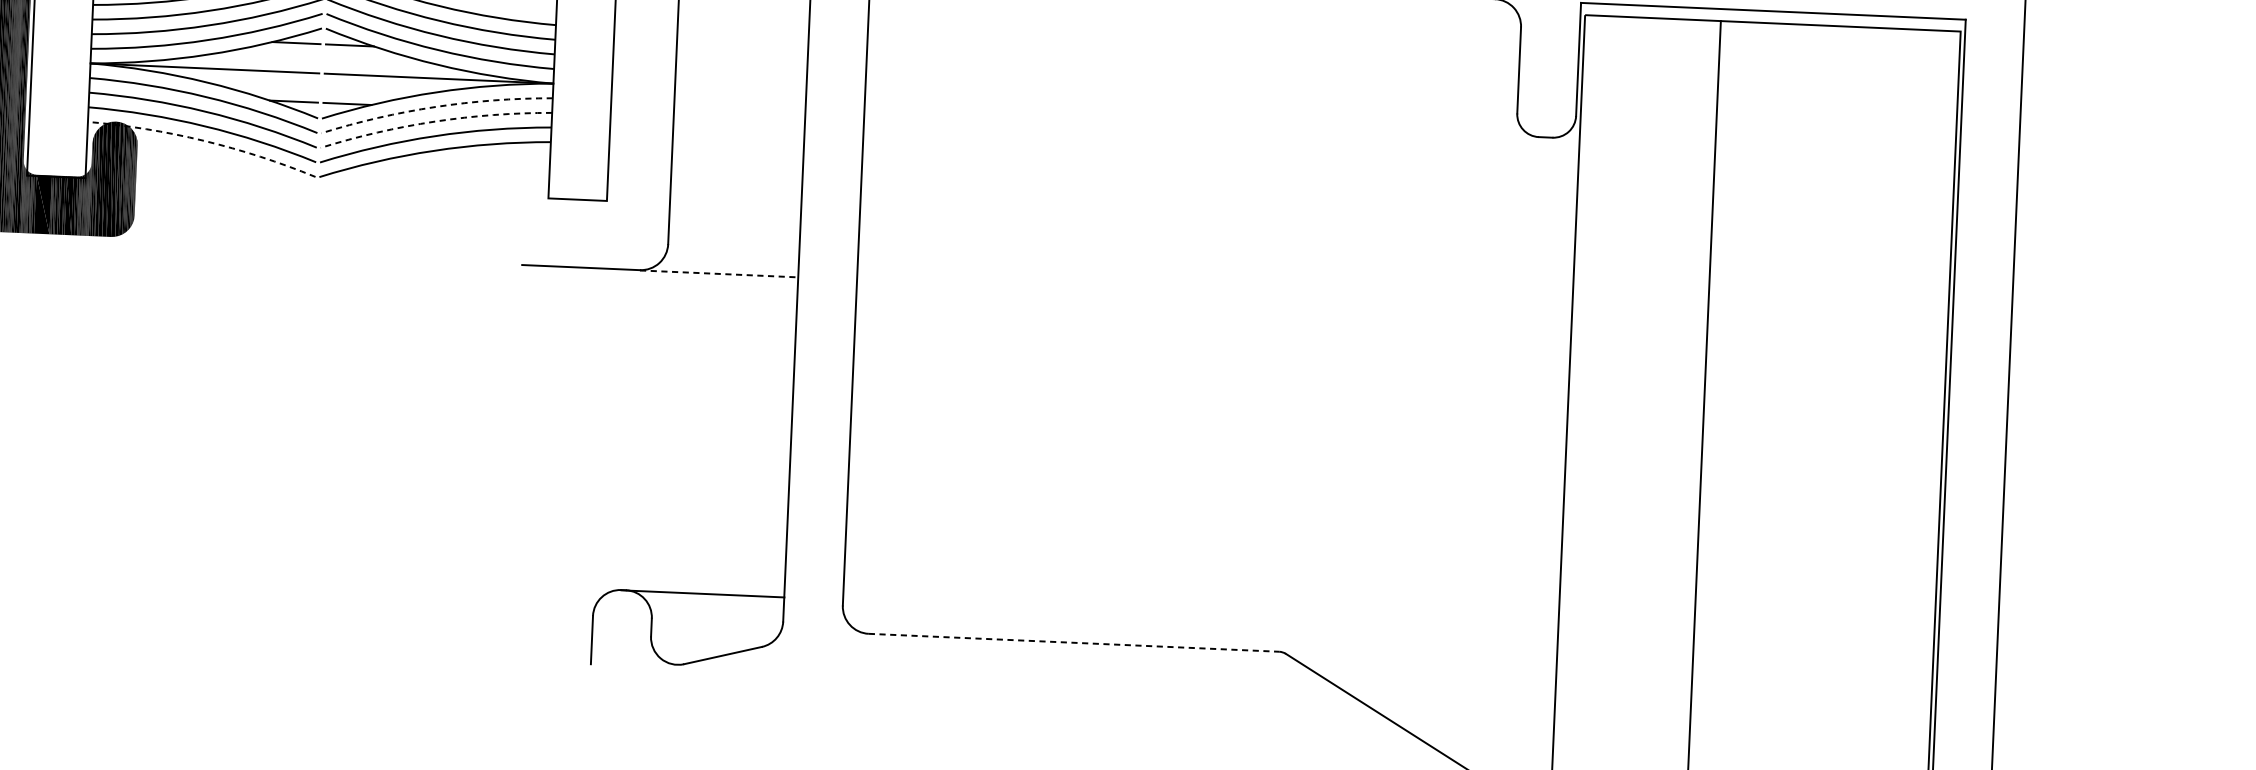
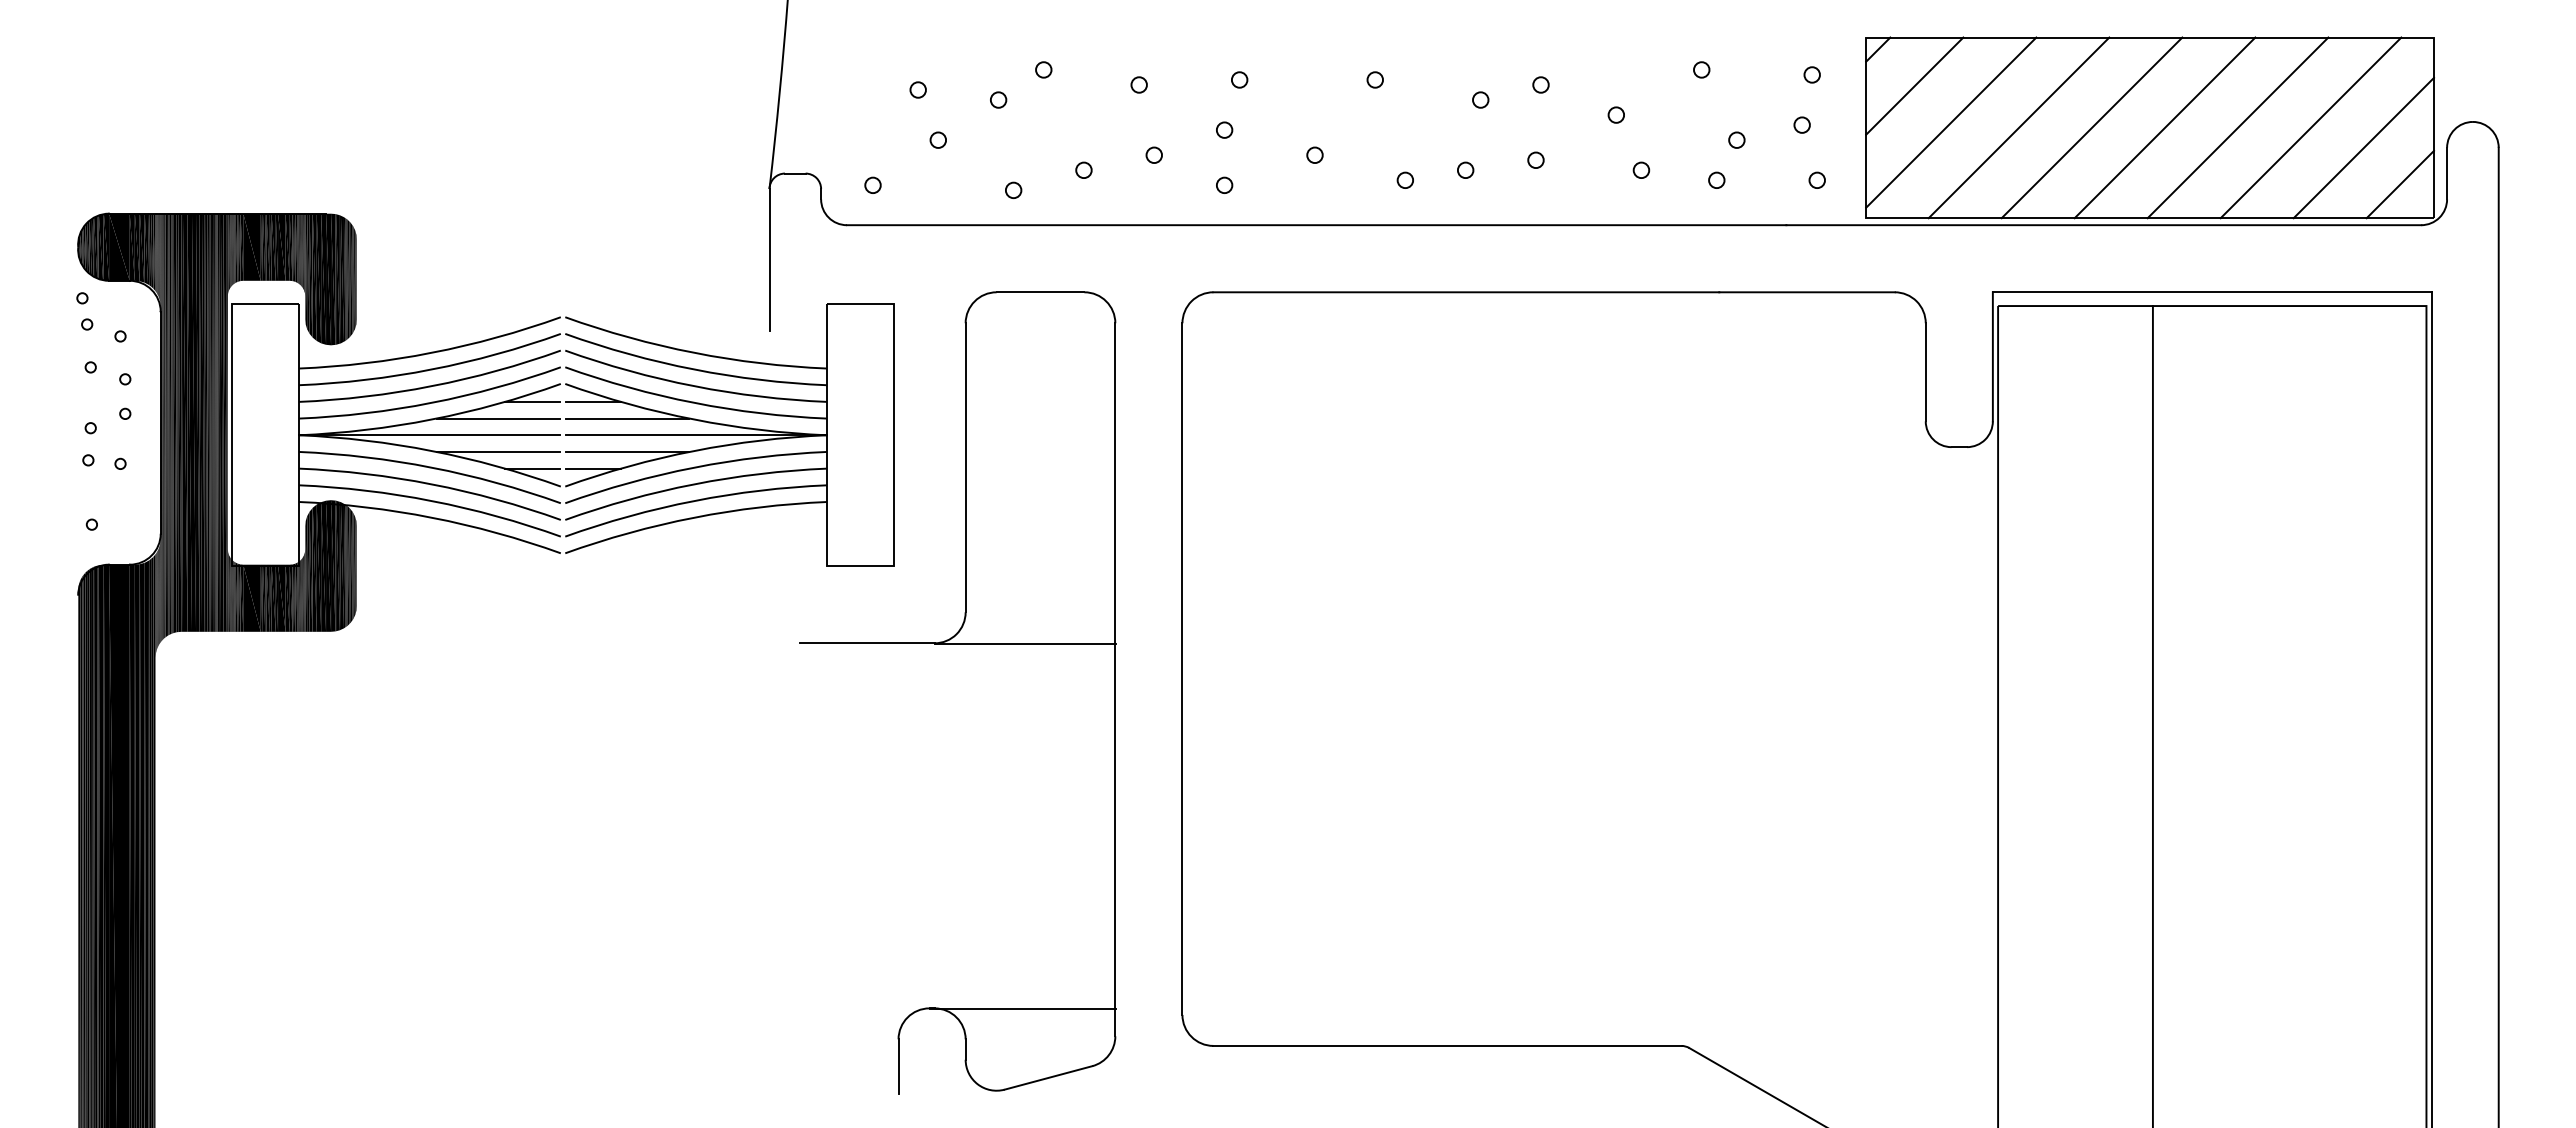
line: (265, 56) -> (497, 418), added
line: (379, 61) -> (627, 418), added
line: (263, 85) -> (497, 451), added
line: (377, 90) -> (627, 451), added
arc: (435, 106) -> (694, 467), dashed -> solid
arc: (435, 121) -> (694, 484), dashed -> solid
arc: (203, 140) -> (431, 517), dashed -> solid
line: (719, 273) -> (1025, 643), dashed -> solid
line: (1074, 642) -> (1447, 1045), dashed -> solid

